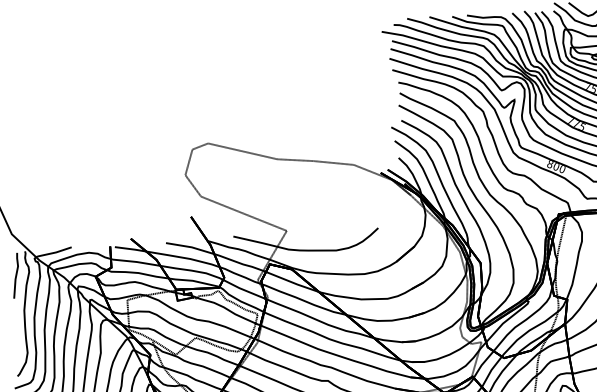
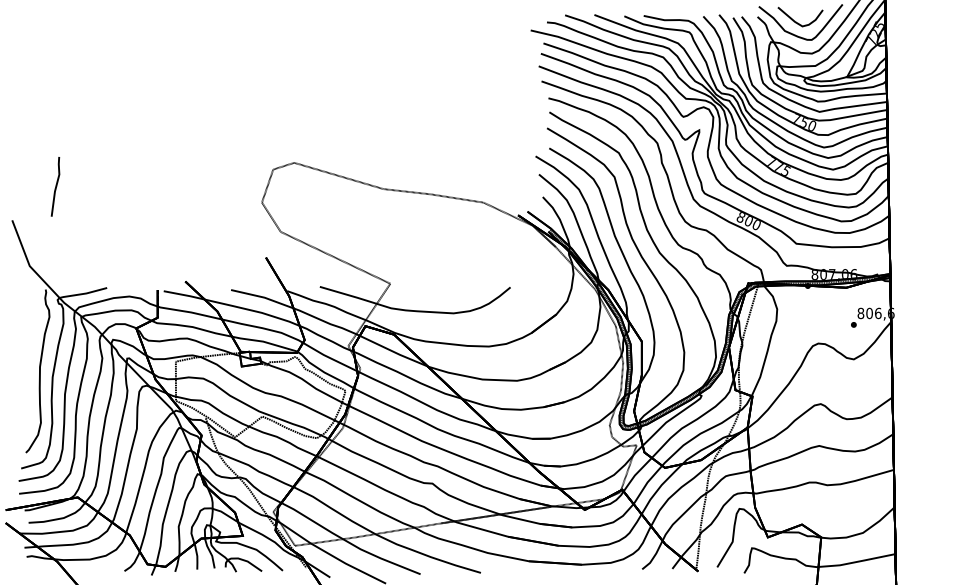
line: (15, 275) -> (55, 186), moved

